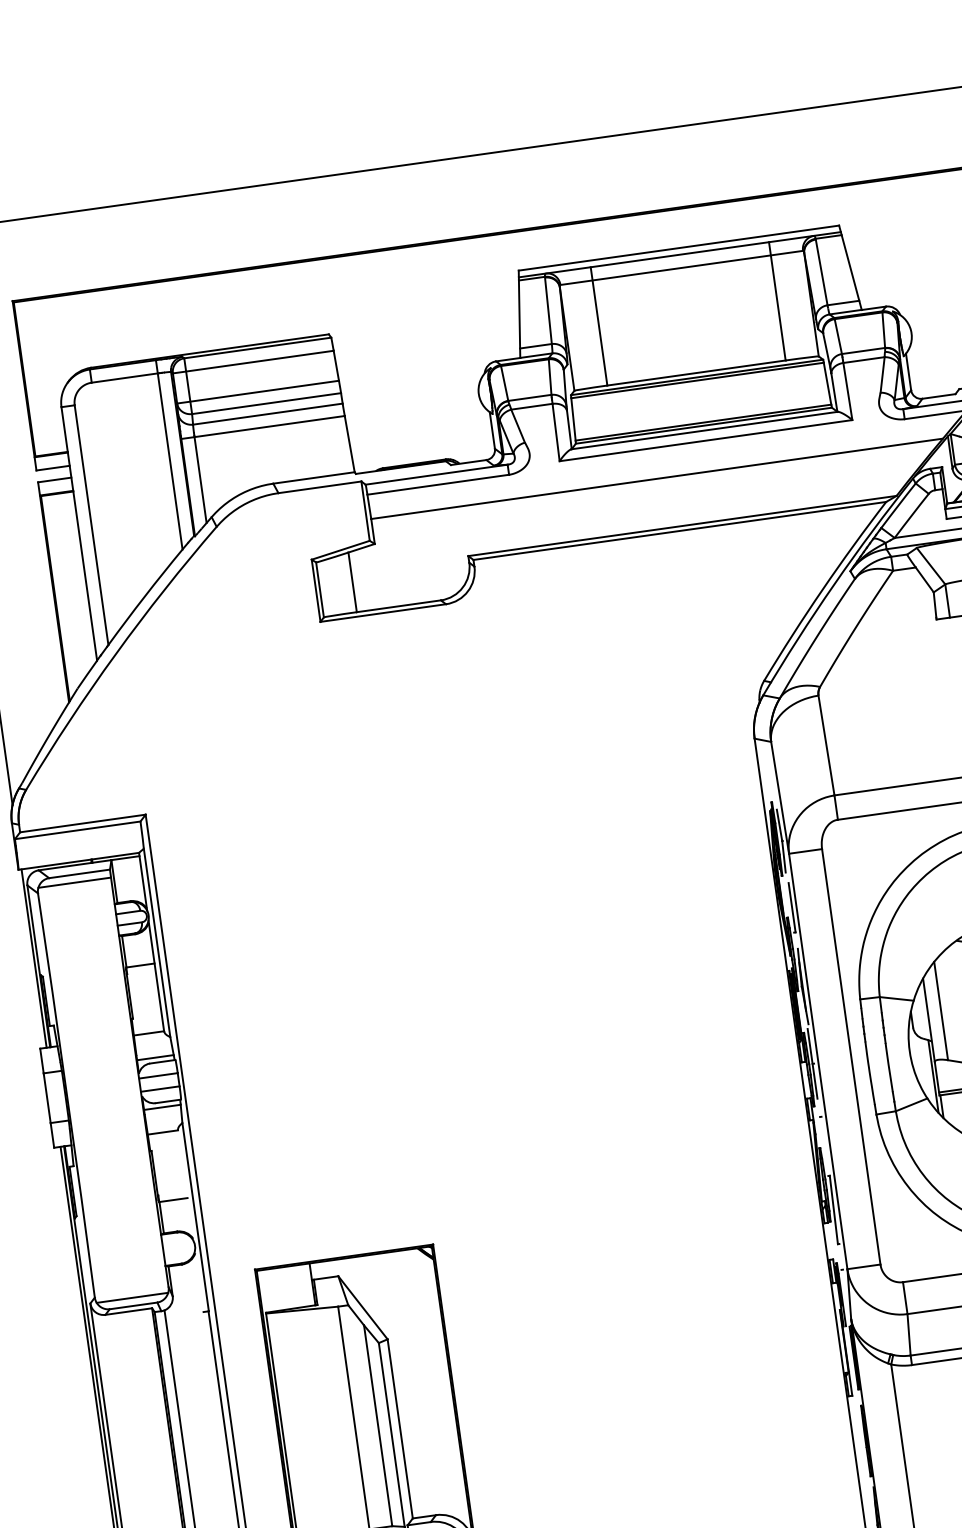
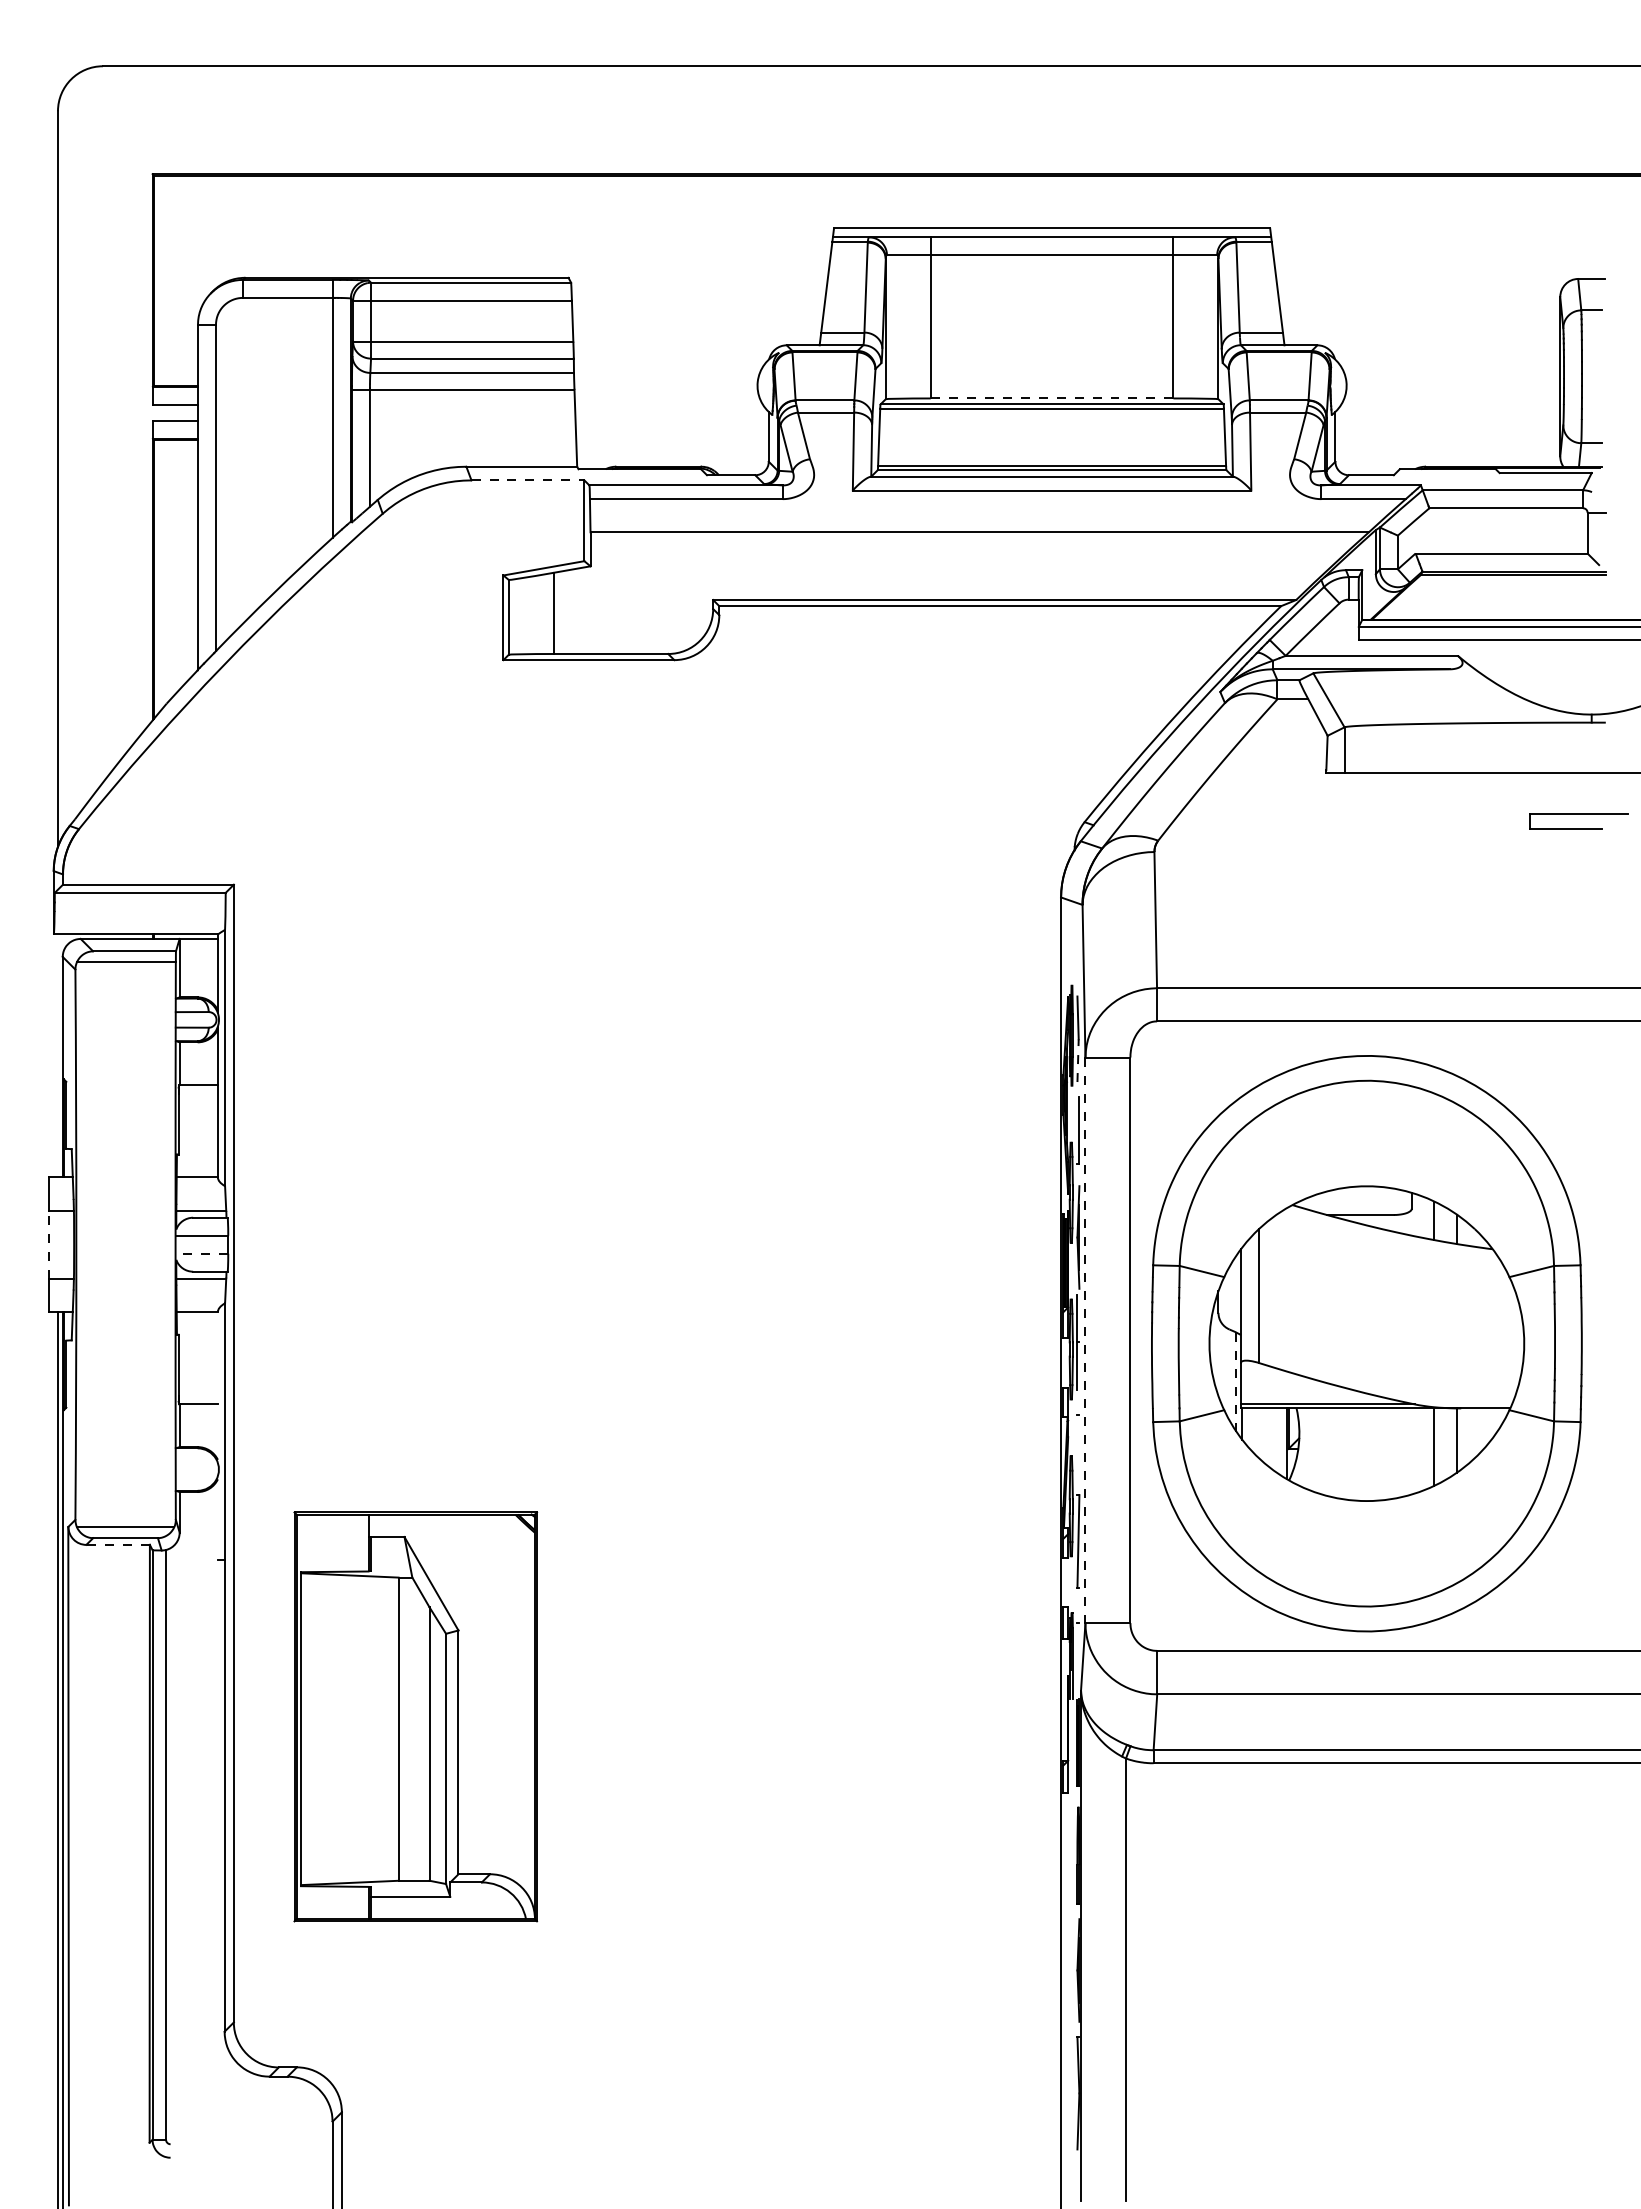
line: (696, 373) -> (1051, 398), solid -> dashed
line: (320, 487) -> (528, 480), solid -> dashed
line: (784, 856) -> (1078, 1060), solid -> dashed
line: (33, 958) -> (57, 1055), removed
line: (818, 1061) -> (1085, 1340), solid -> dashed
line: (933, 1076) -> (1236, 1381), solid -> dashed
line: (160, 1088) -> (202, 1253), solid -> dashed
line: (47, 1098) -> (49, 1244), solid -> dashed
line: (129, 1311) -> (118, 1544), solid -> dashed

